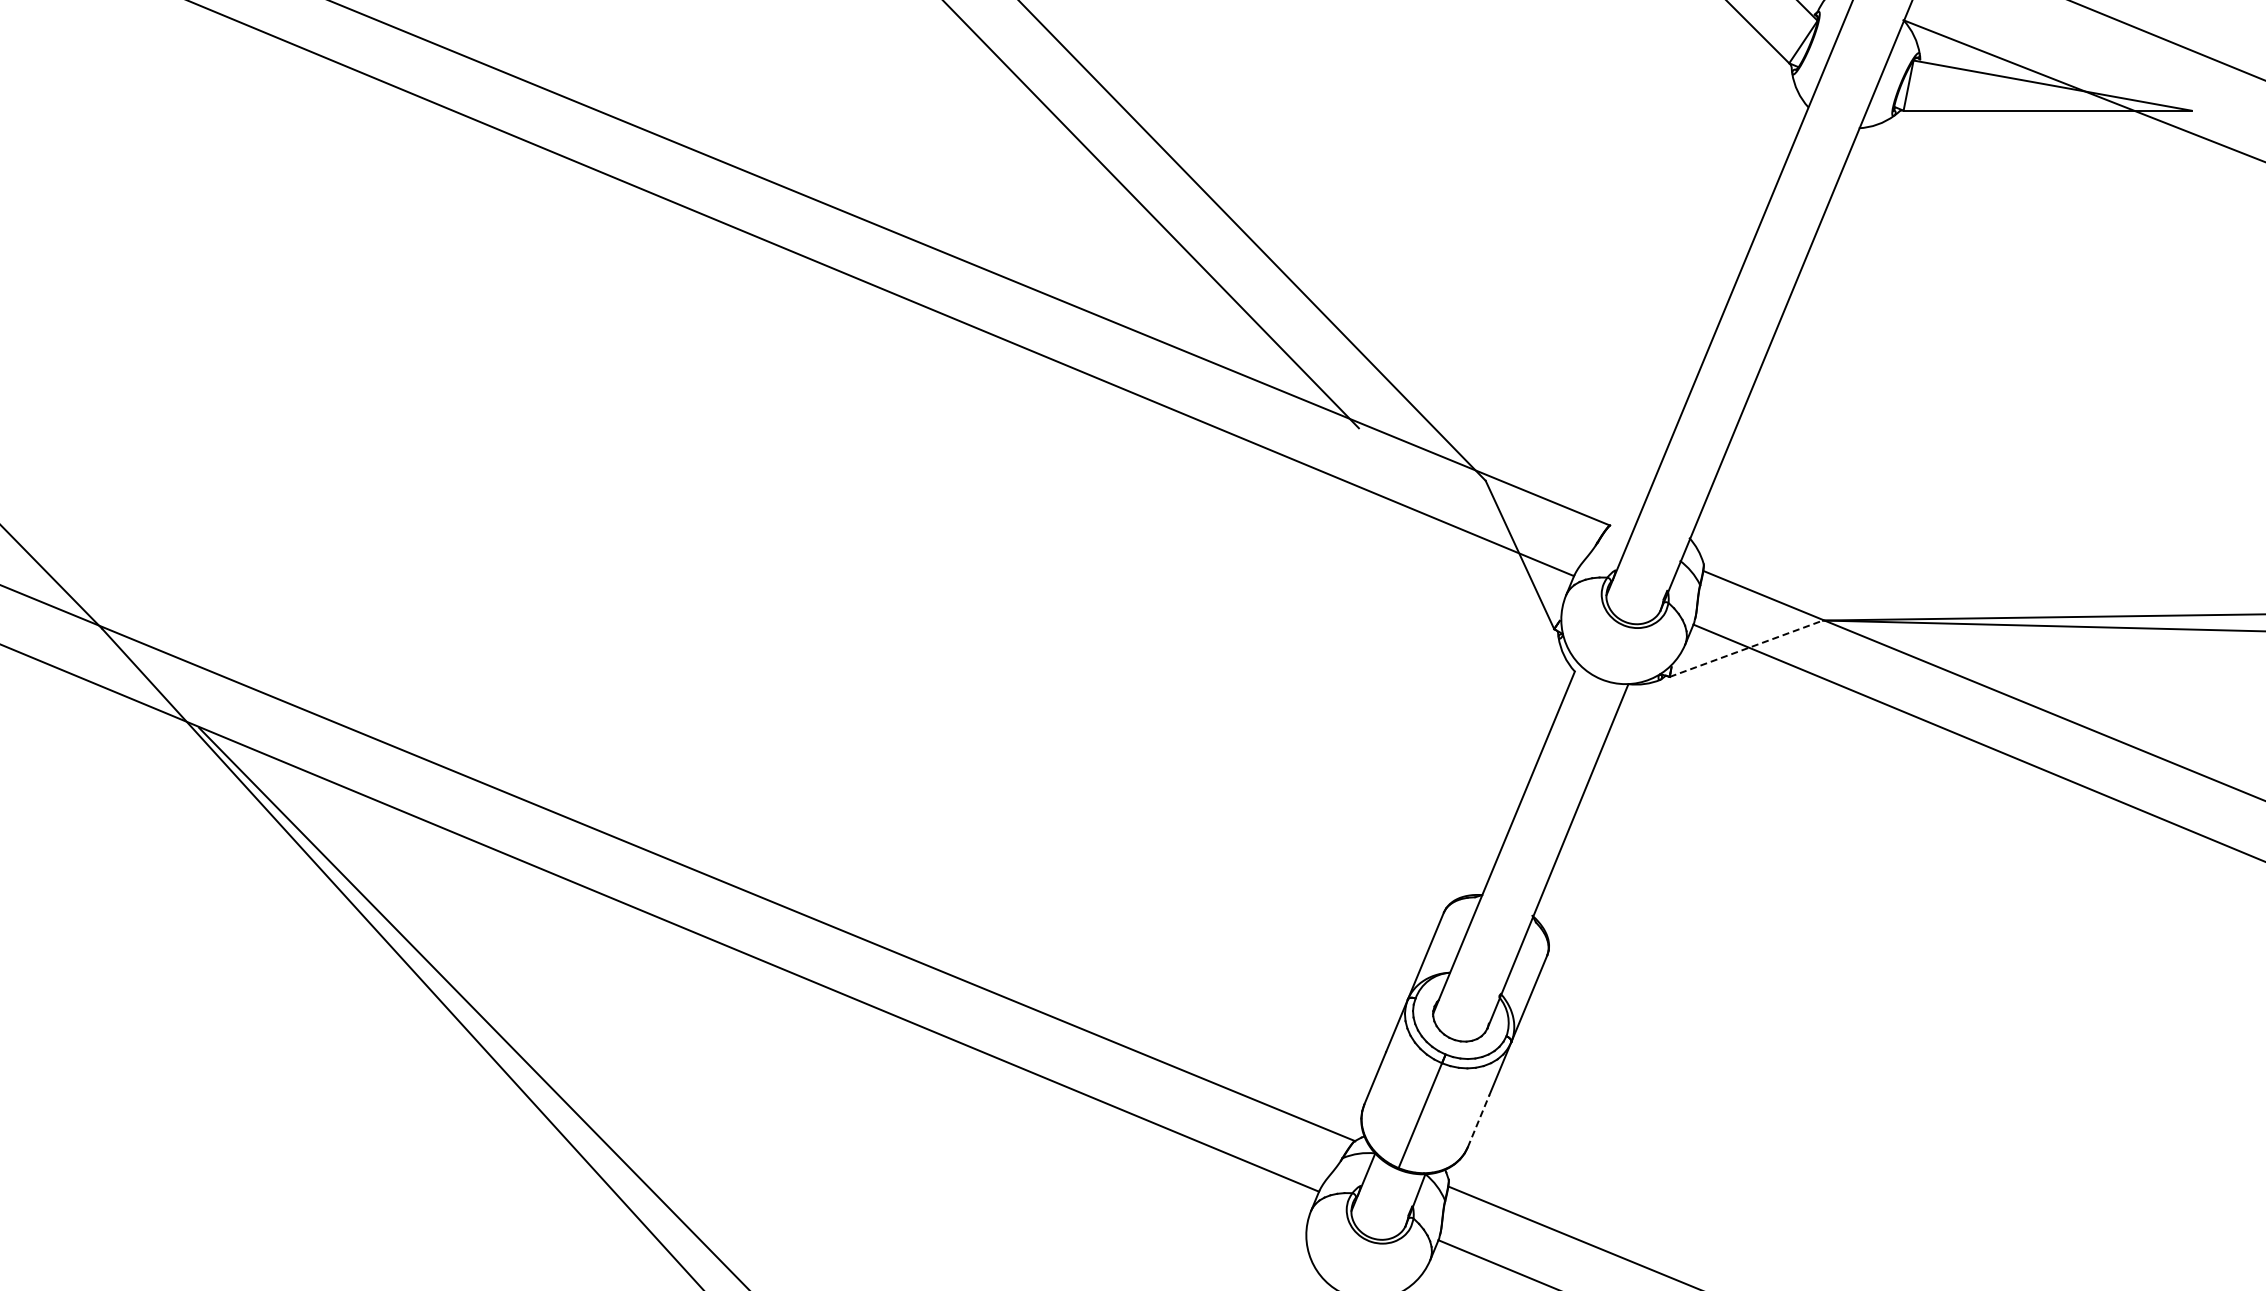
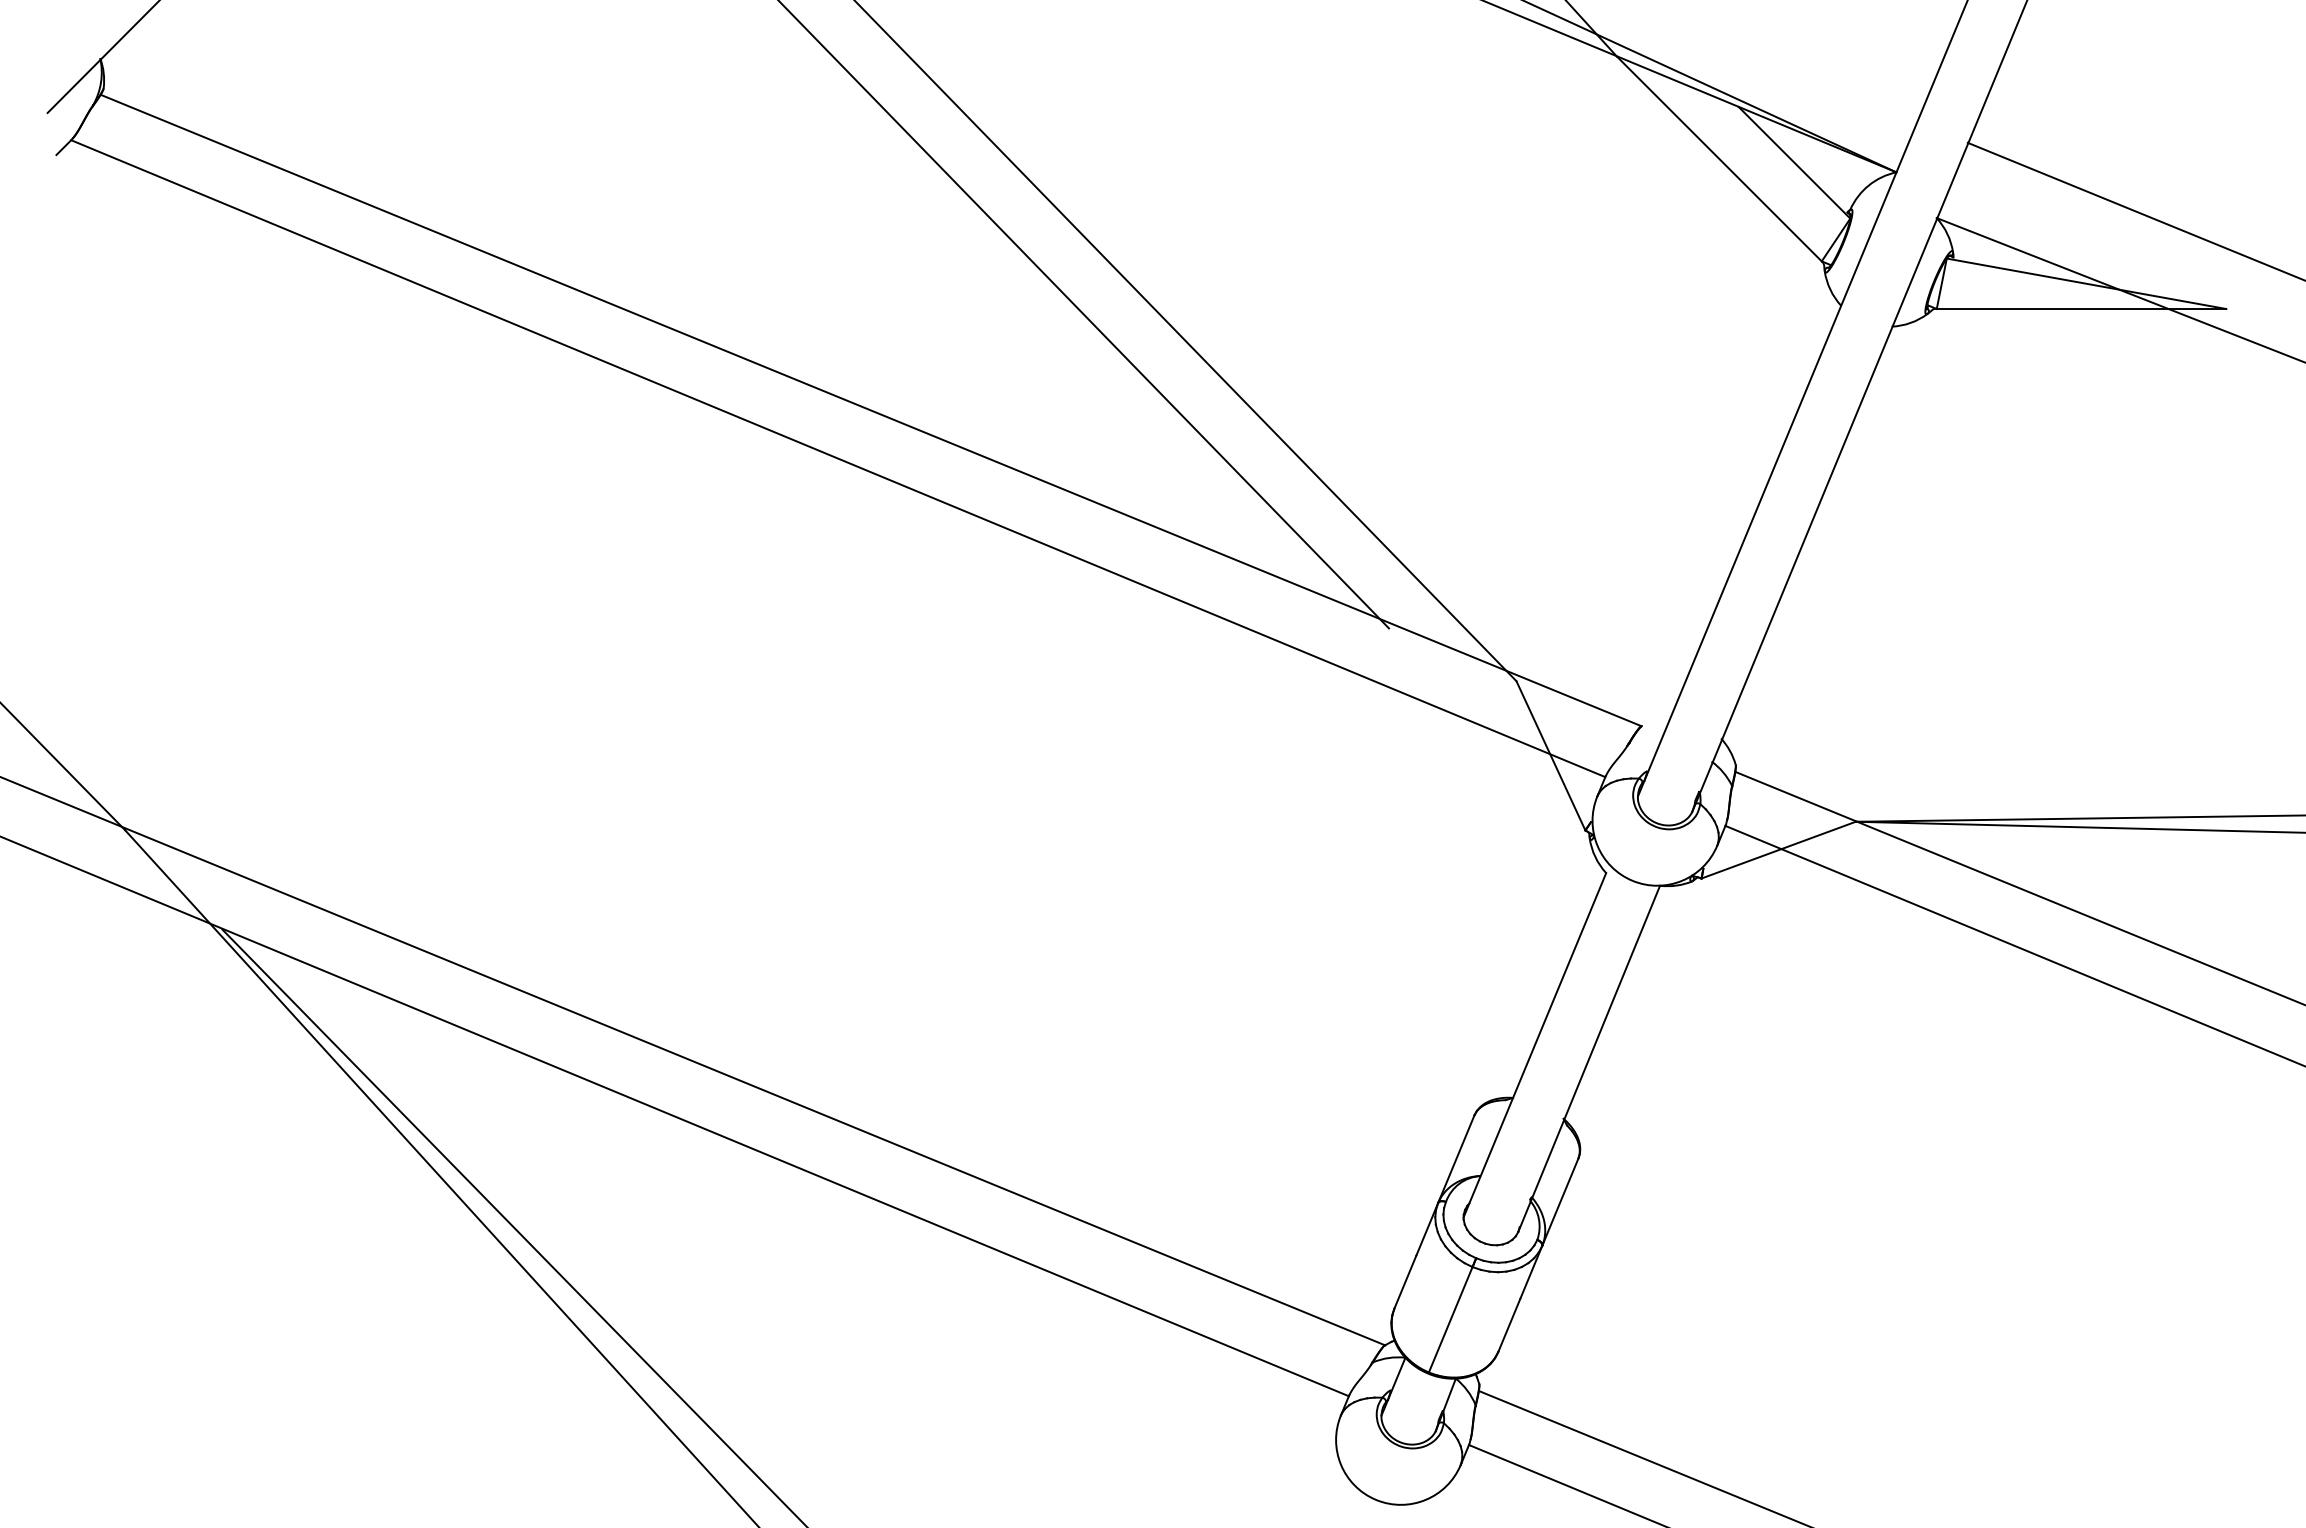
line: (1747, 648) -> (1779, 849), dashed -> solid
line: (1478, 1121) -> (1509, 1325), dashed -> solid

